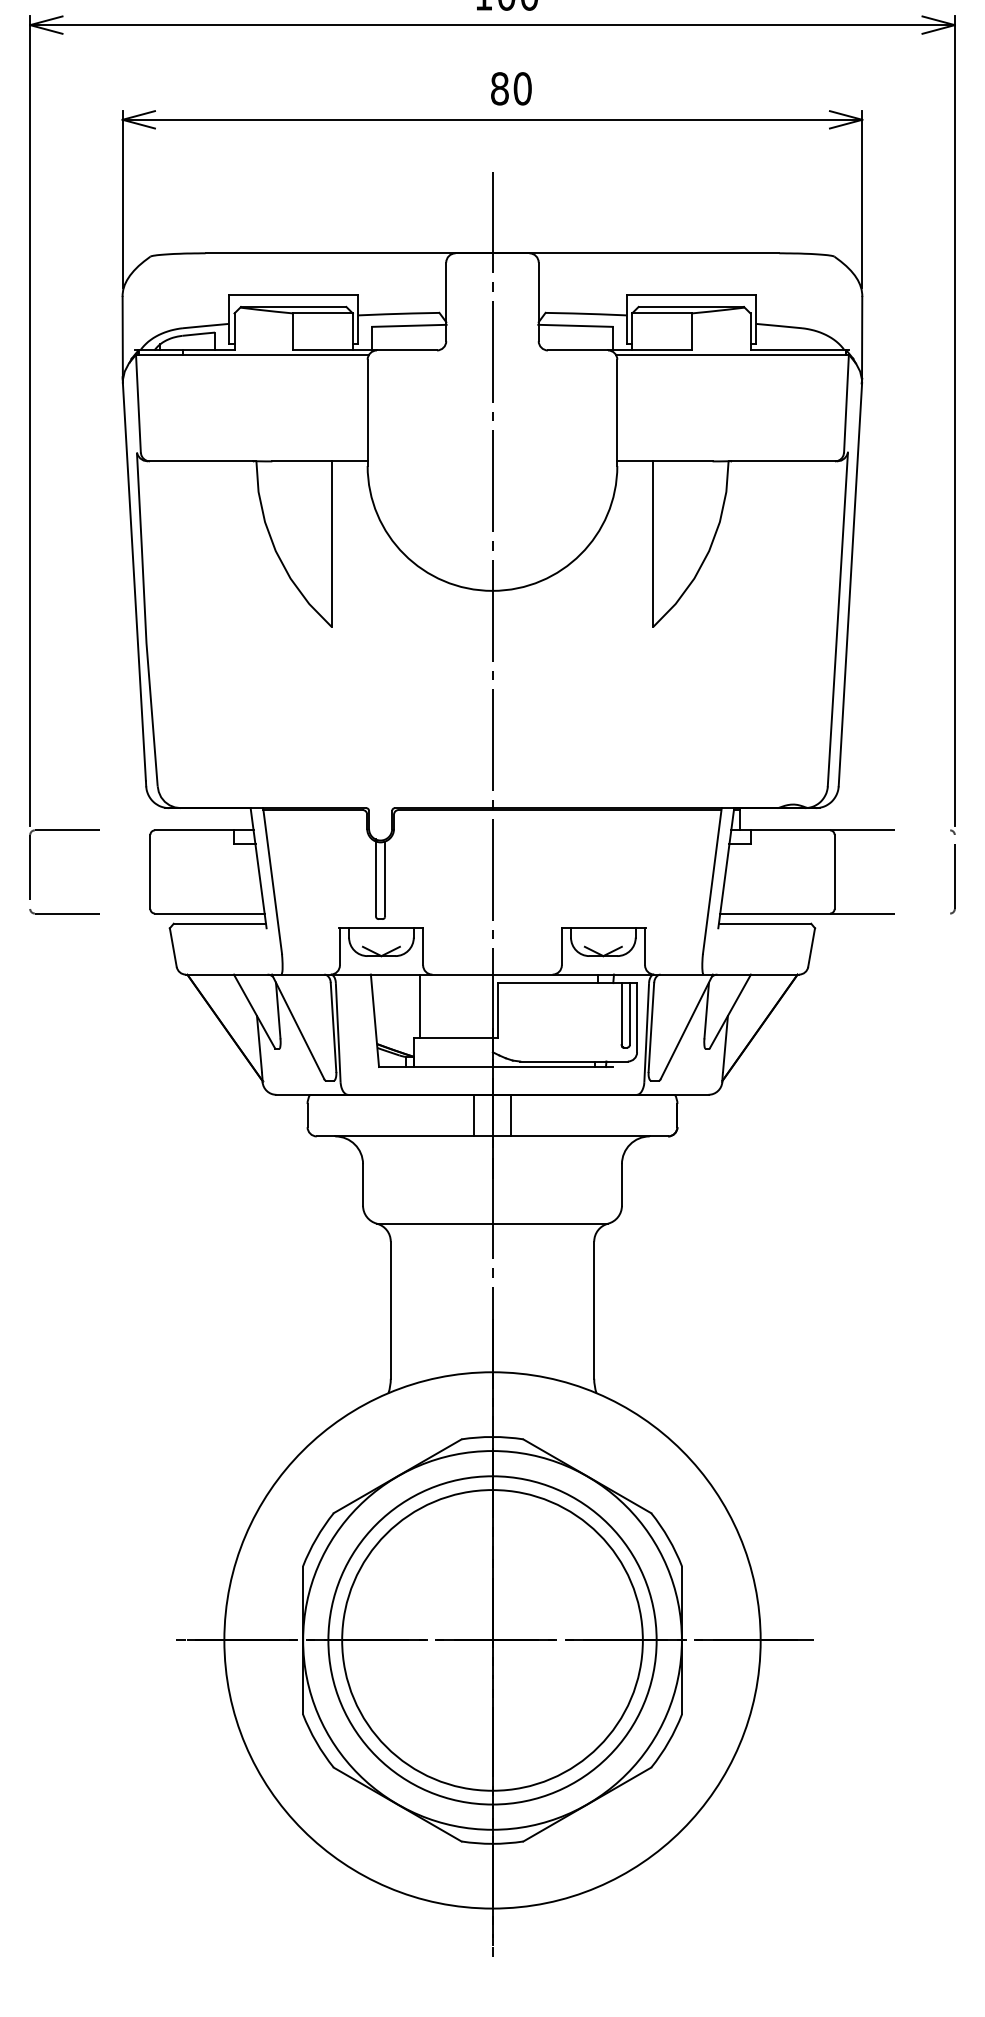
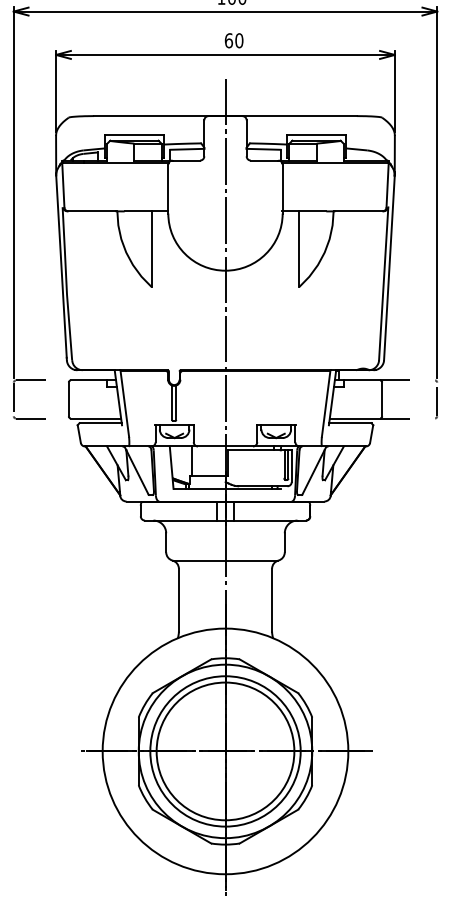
text: (499, 88) -> (228, 40), 80 -> 60

